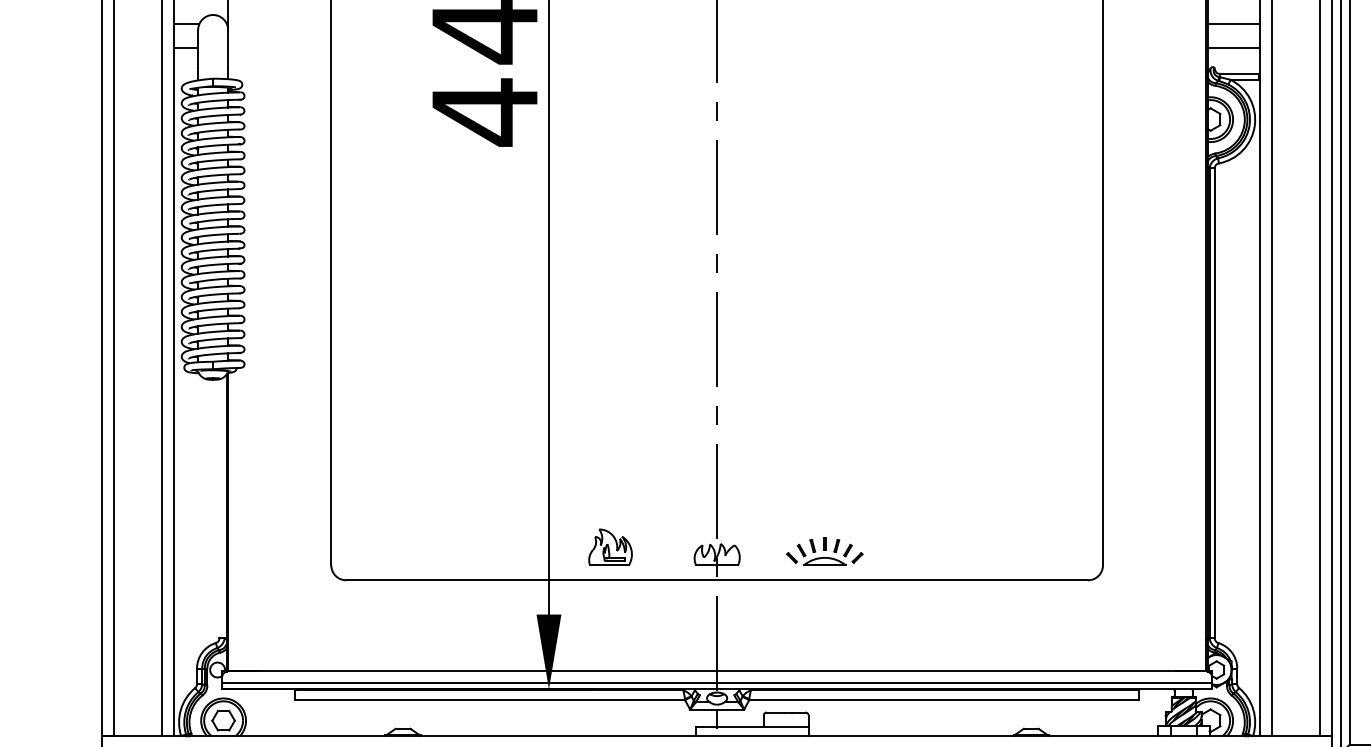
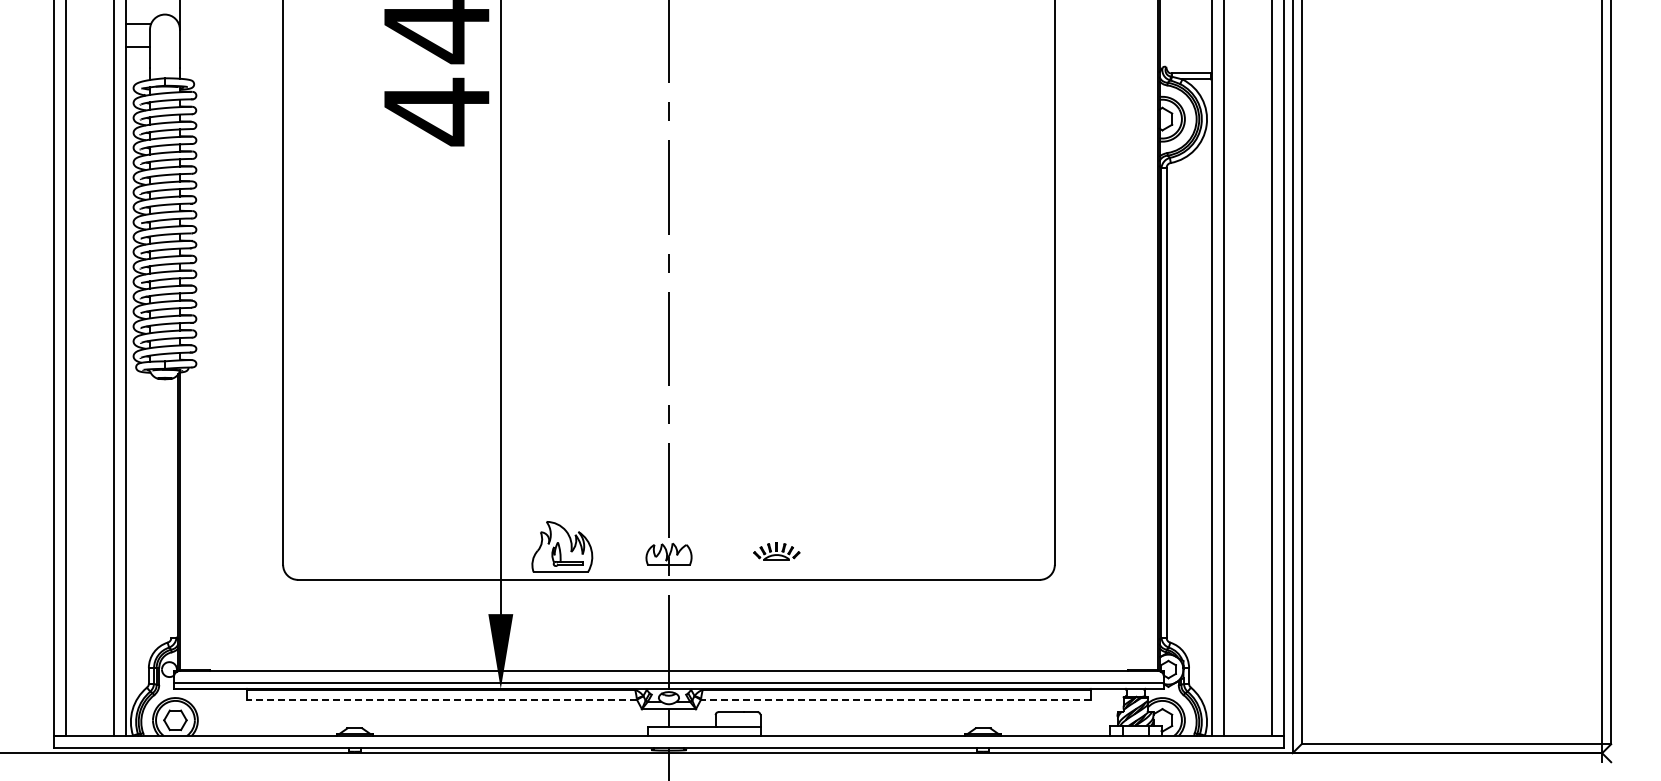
line: (1233, 23) -> (1185, 23), removed
line: (1233, 47) -> (1185, 47), removed
part: (610, 546) -> (562, 546), size x1.4
part: (824, 551) -> (776, 551), size x0.6
line: (490, 699) -> (442, 699), solid -> dashed
line: (943, 699) -> (895, 699), solid -> dashed

